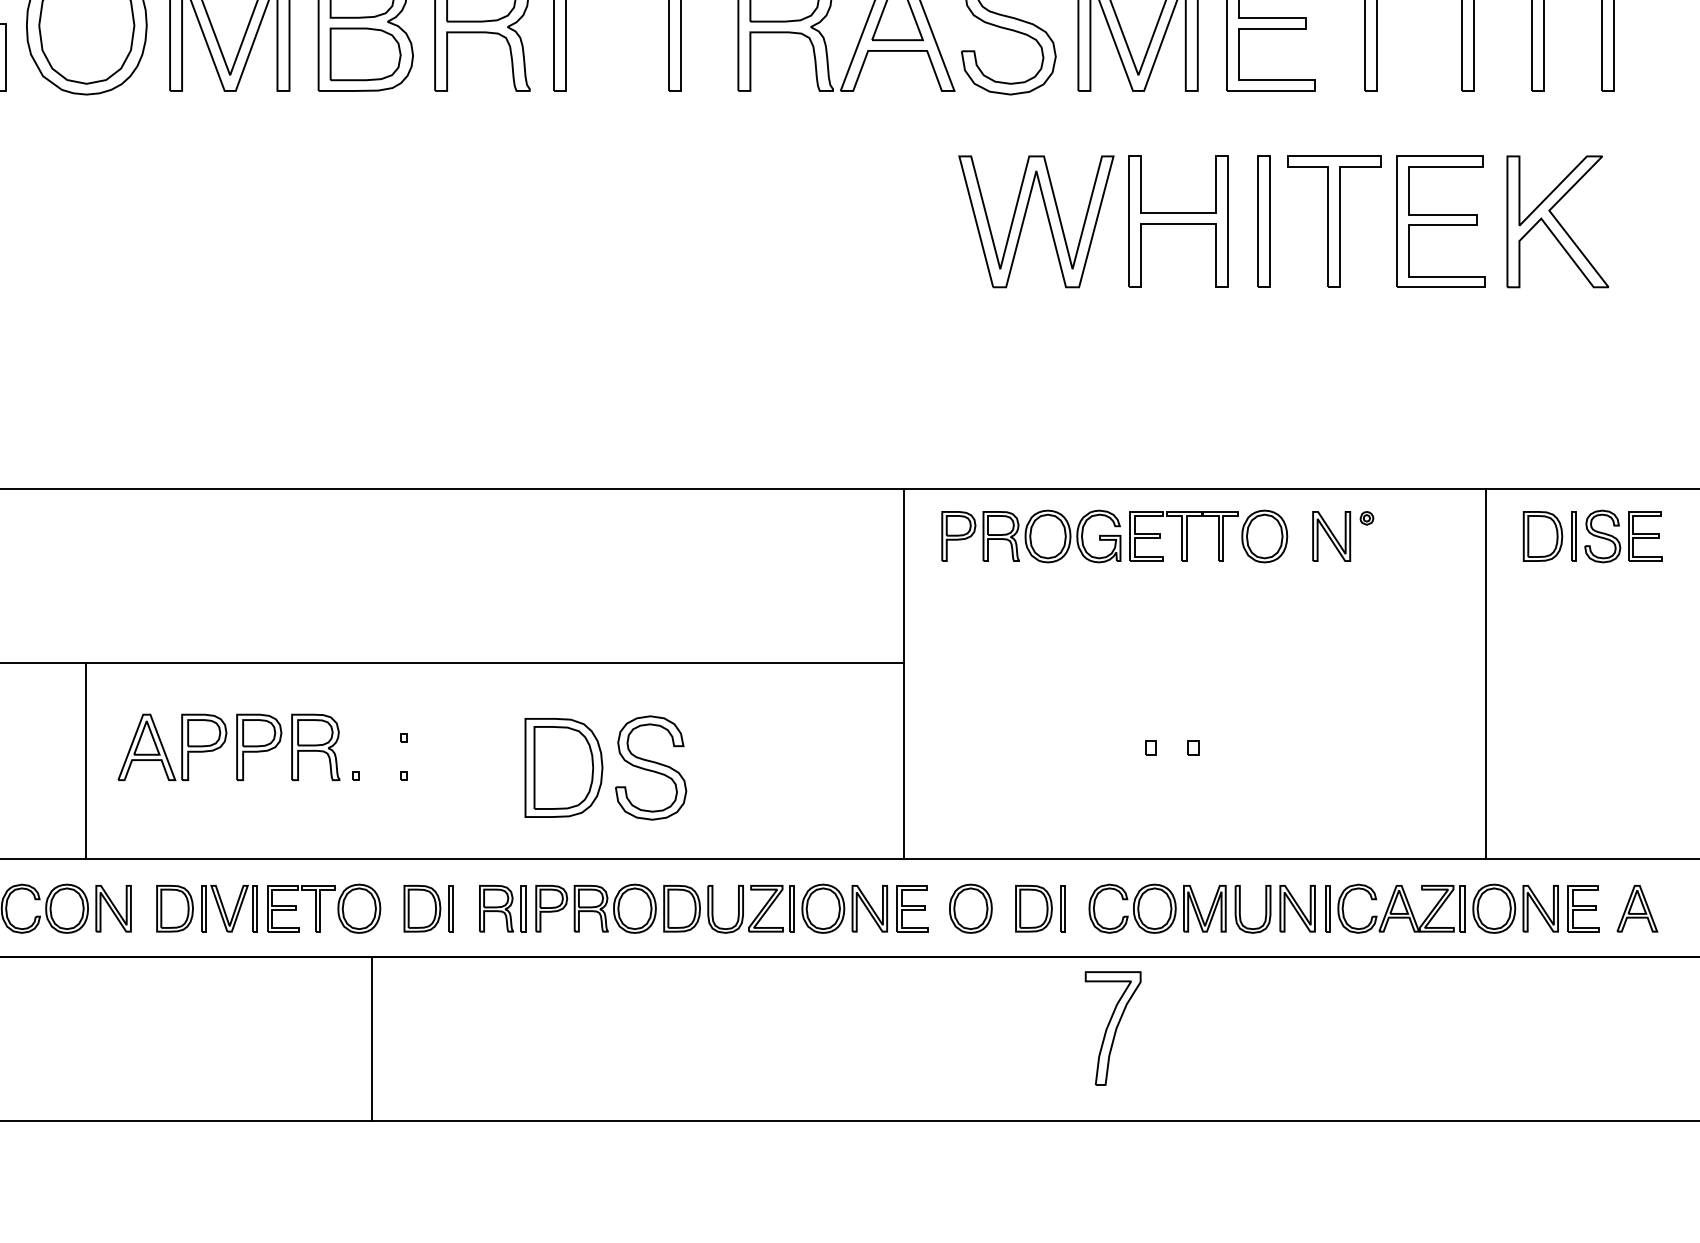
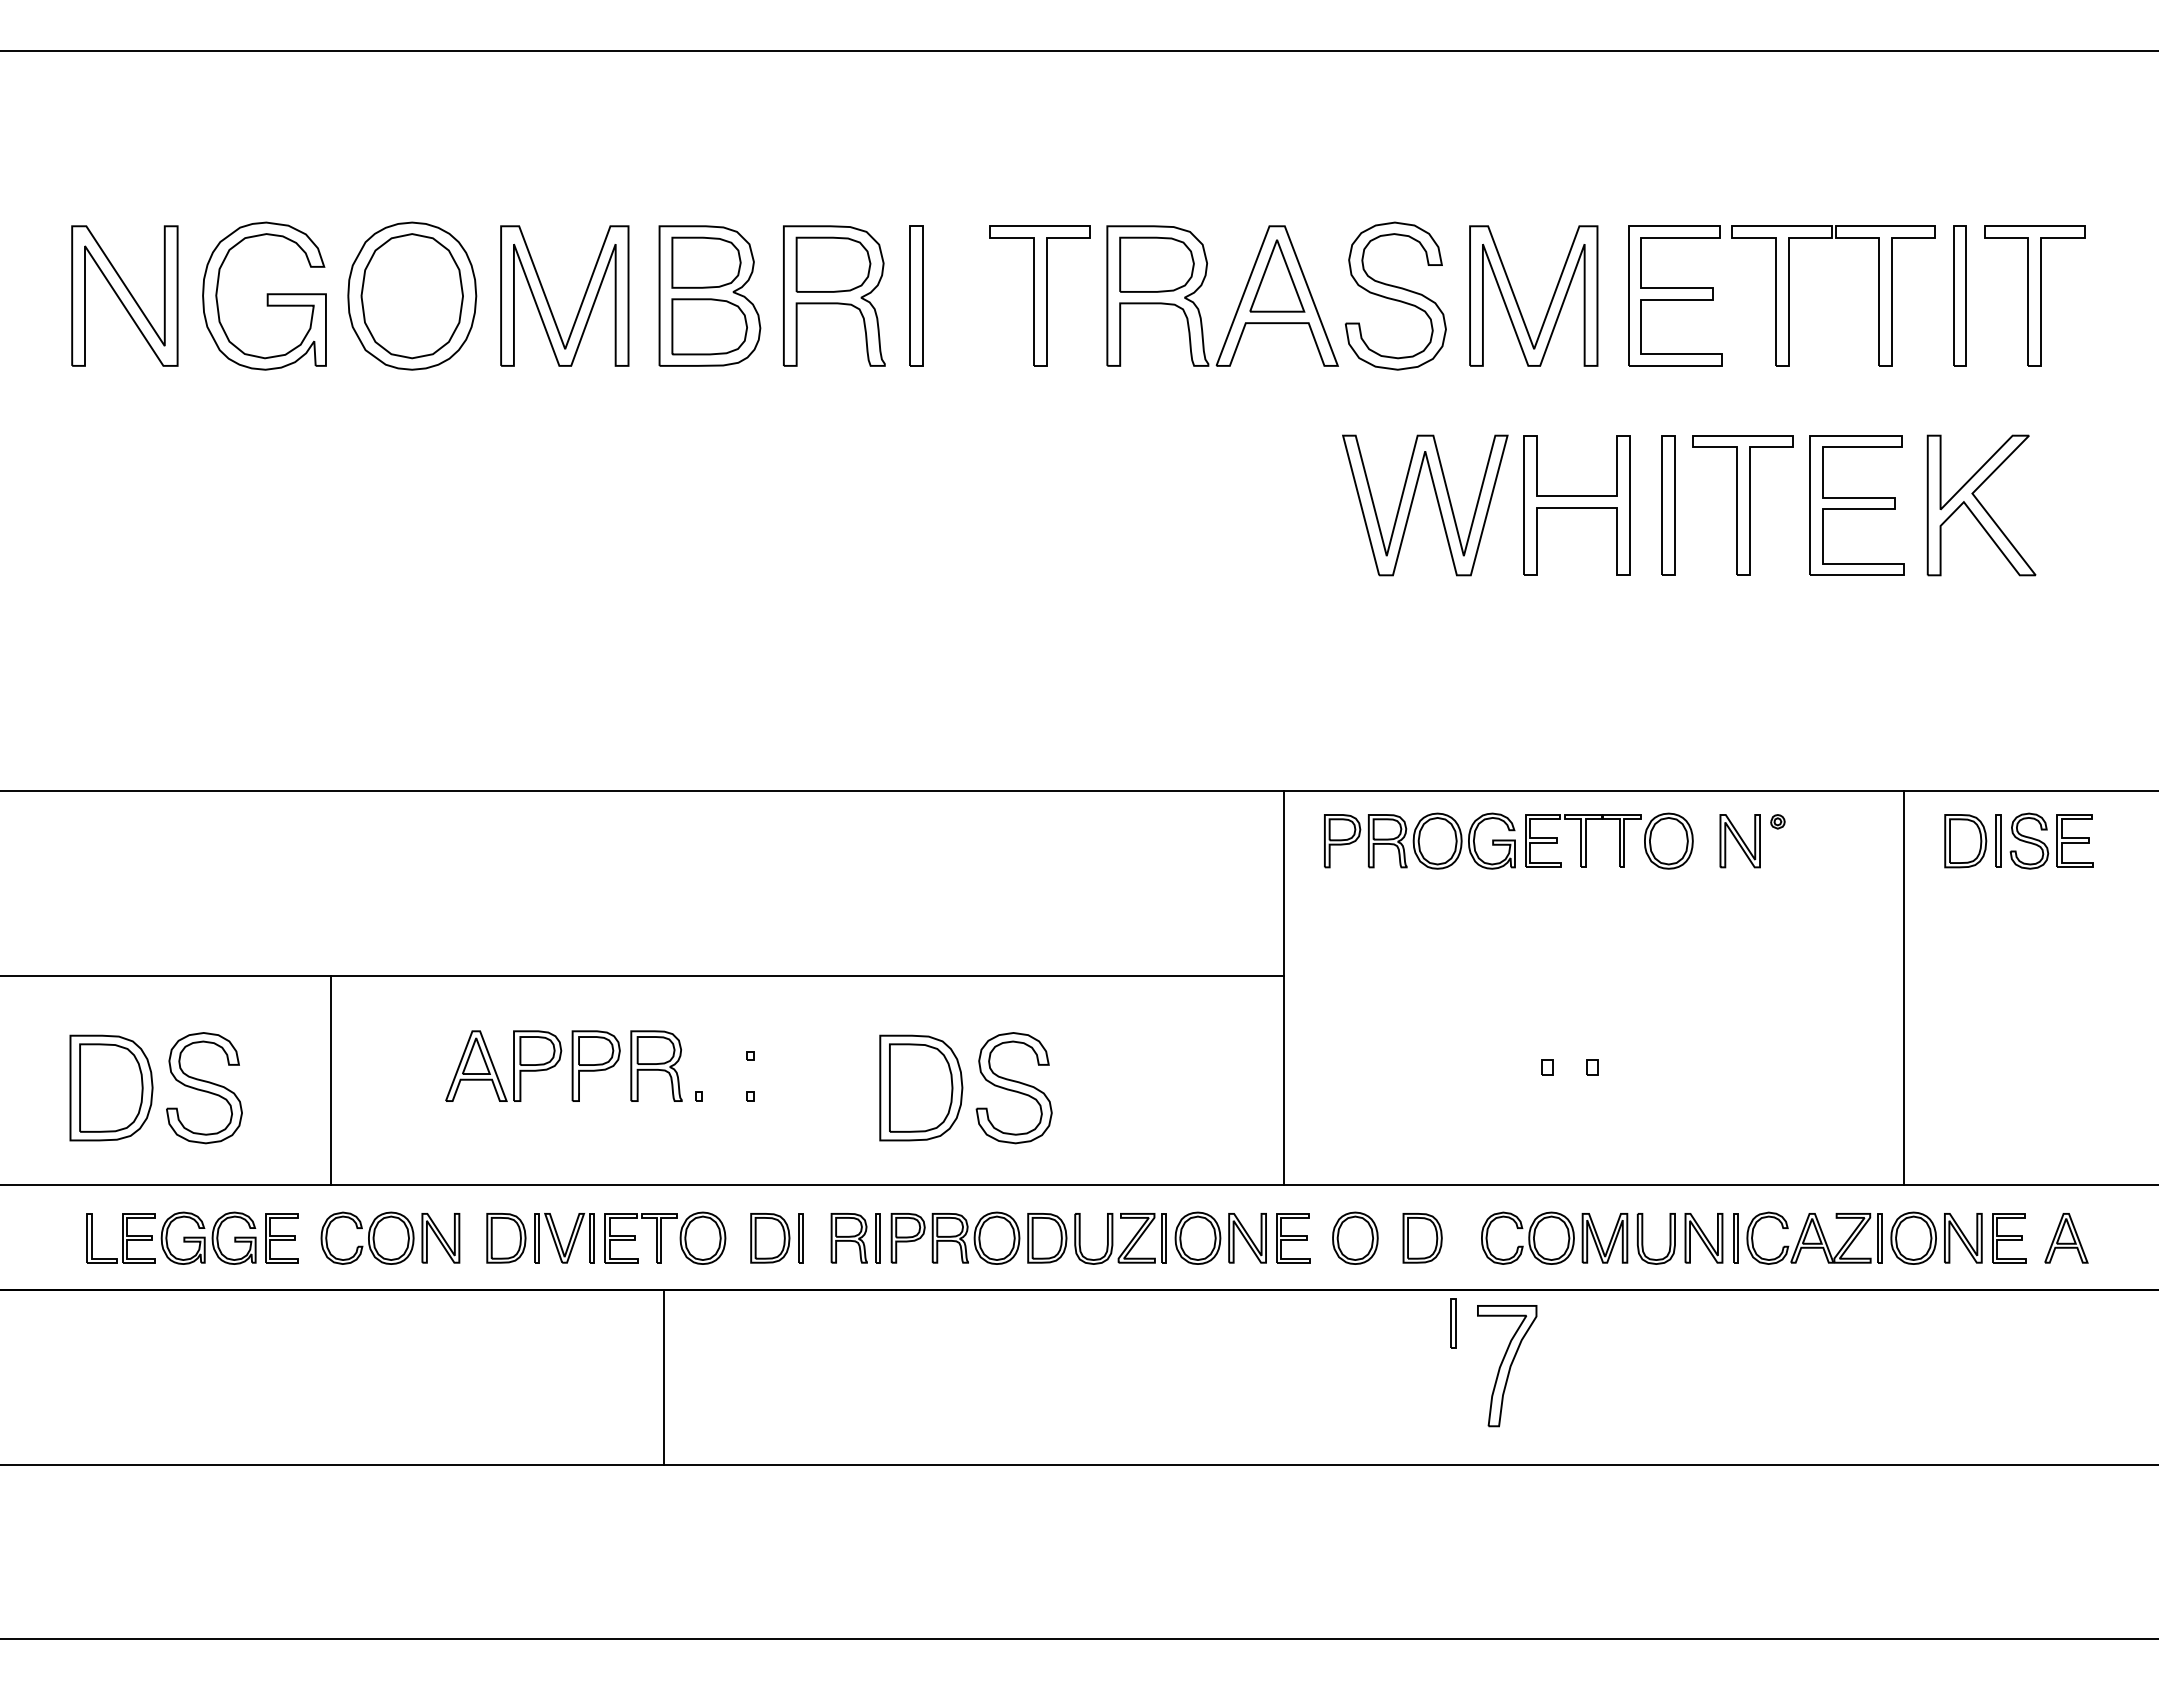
line: (86, 760) -> (330, 1080), moved
part: (1062, 908) -> (1453, 1323), moved
line: (371, 1039) -> (663, 1377), moved

